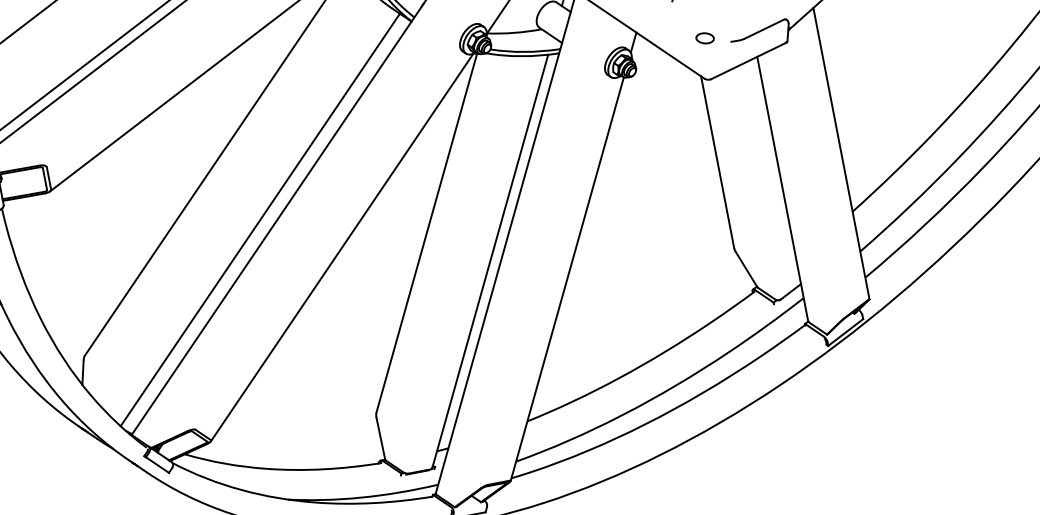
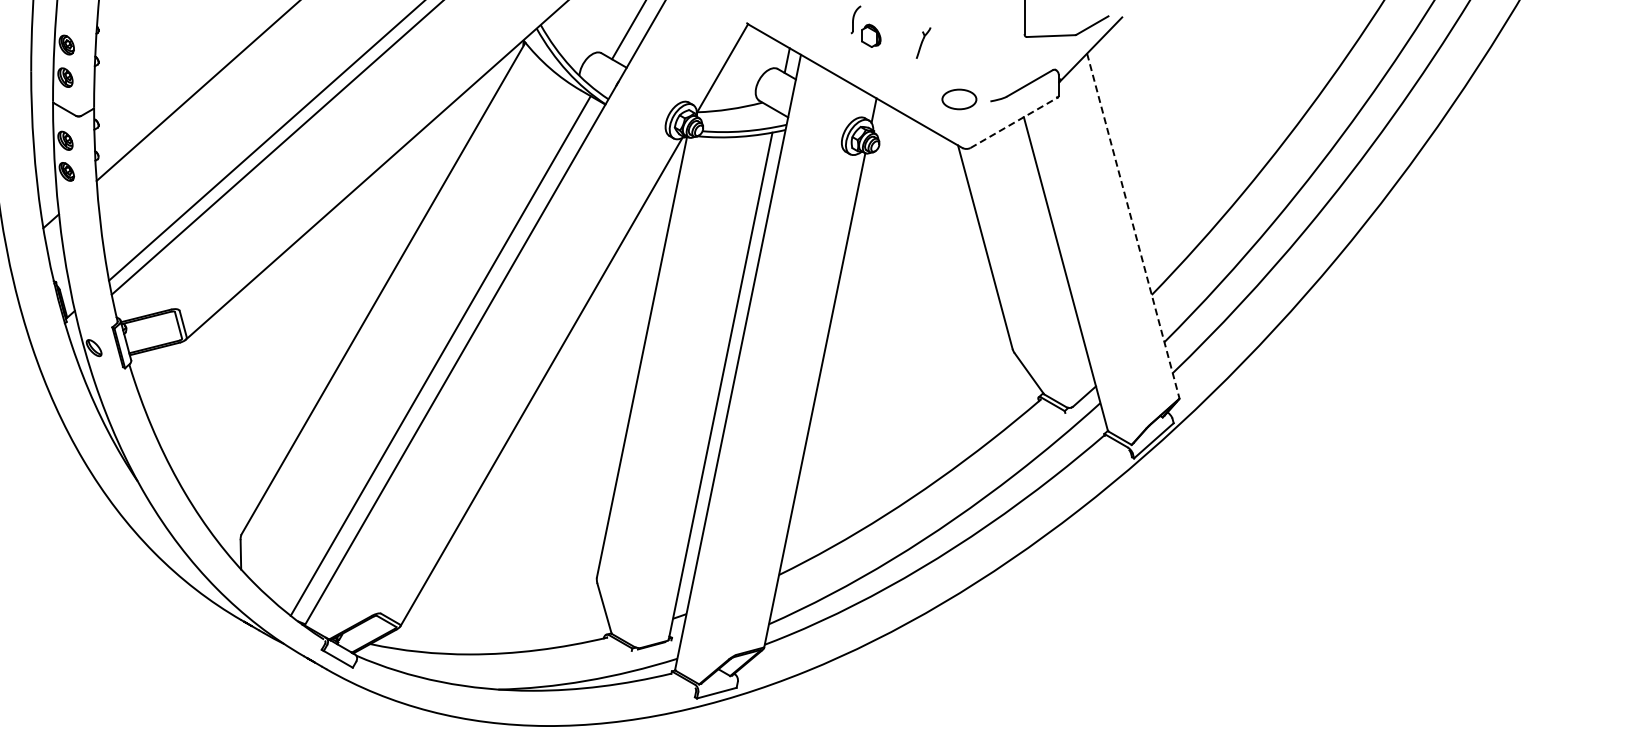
part: (705, 38) -> (959, 99), size x1.6
line: (749, 60) -> (1014, 122), solid -> dashed
line: (841, 153) -> (1133, 226), solid -> dashed

